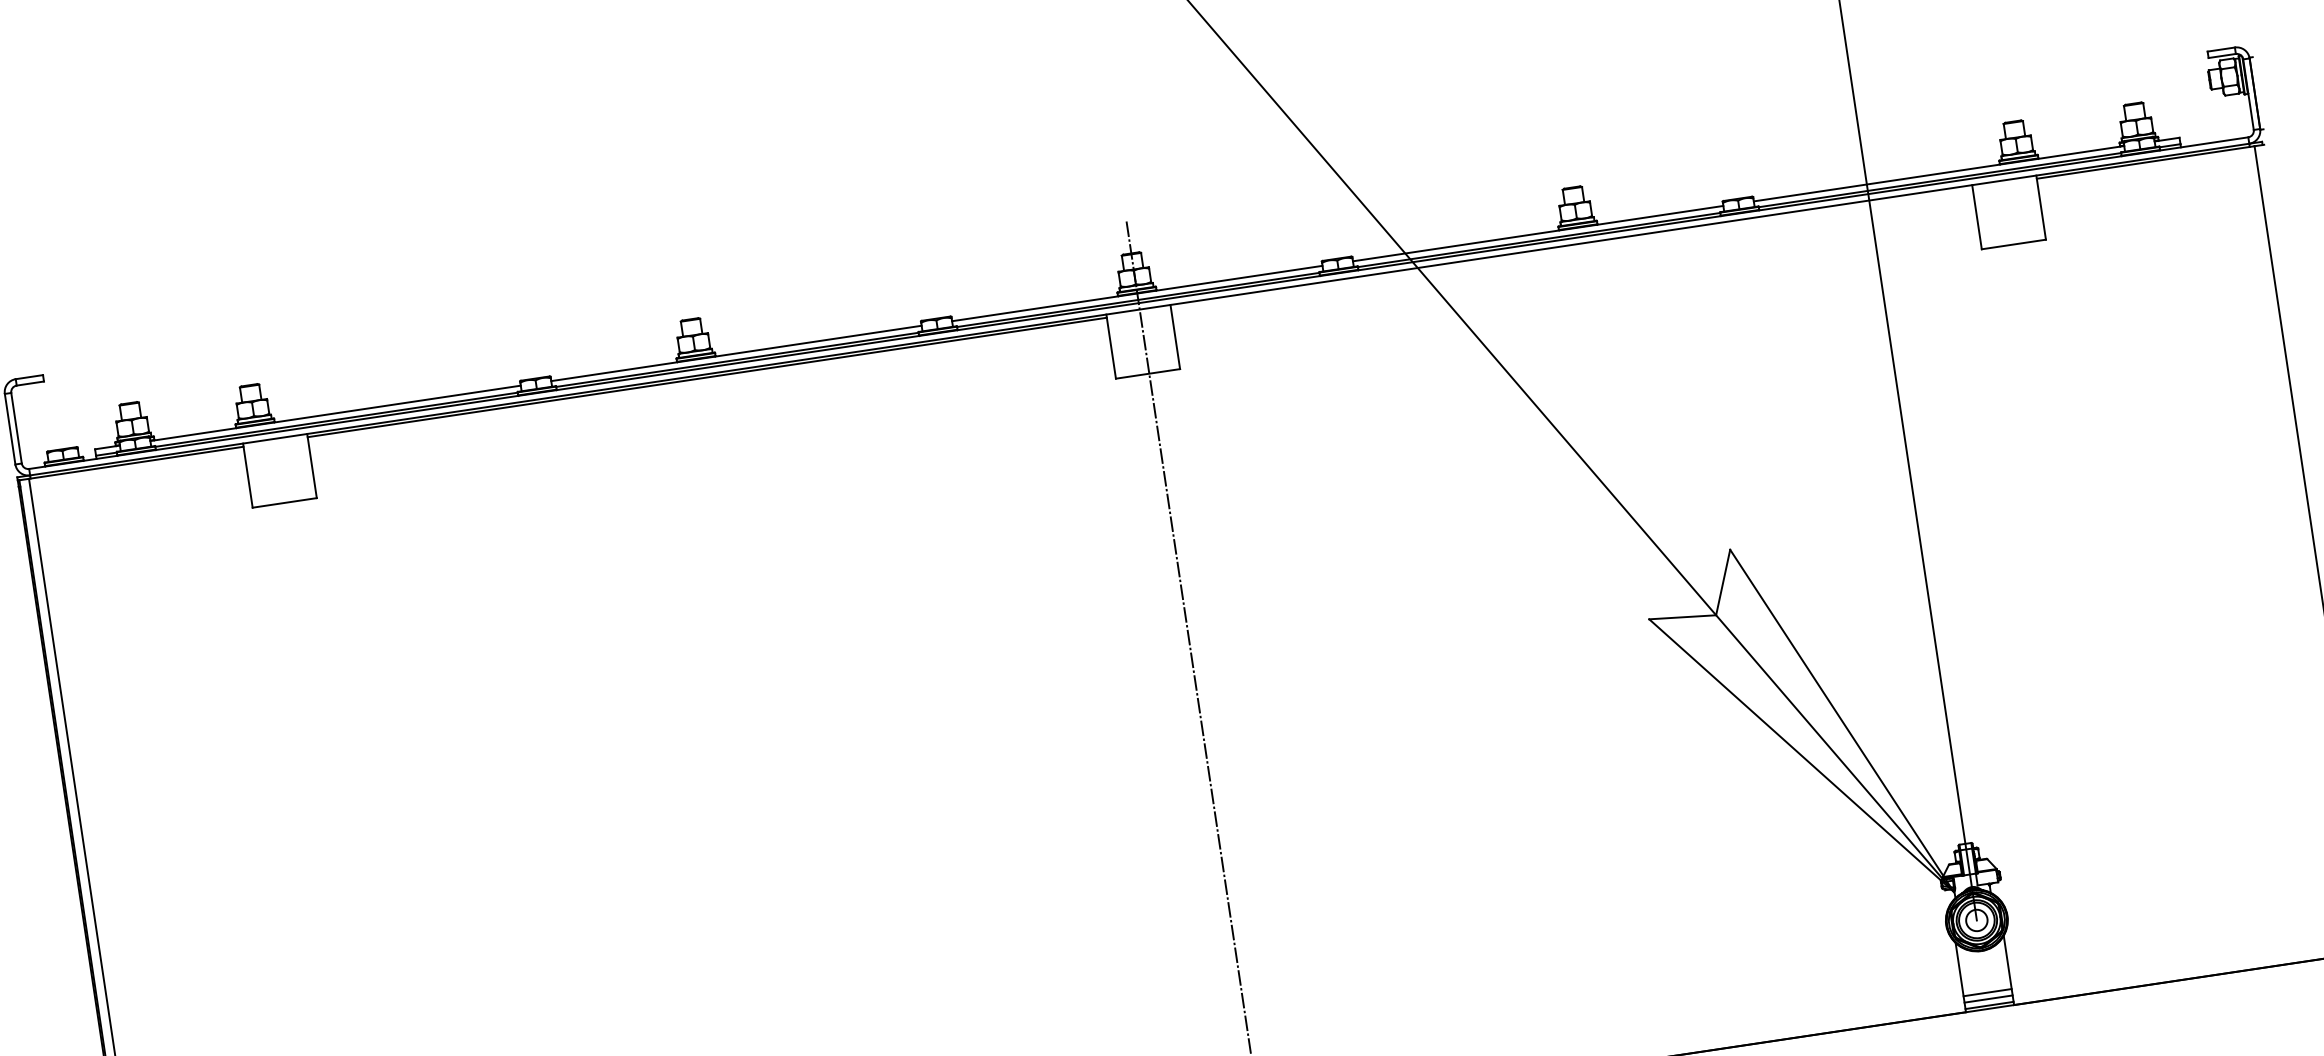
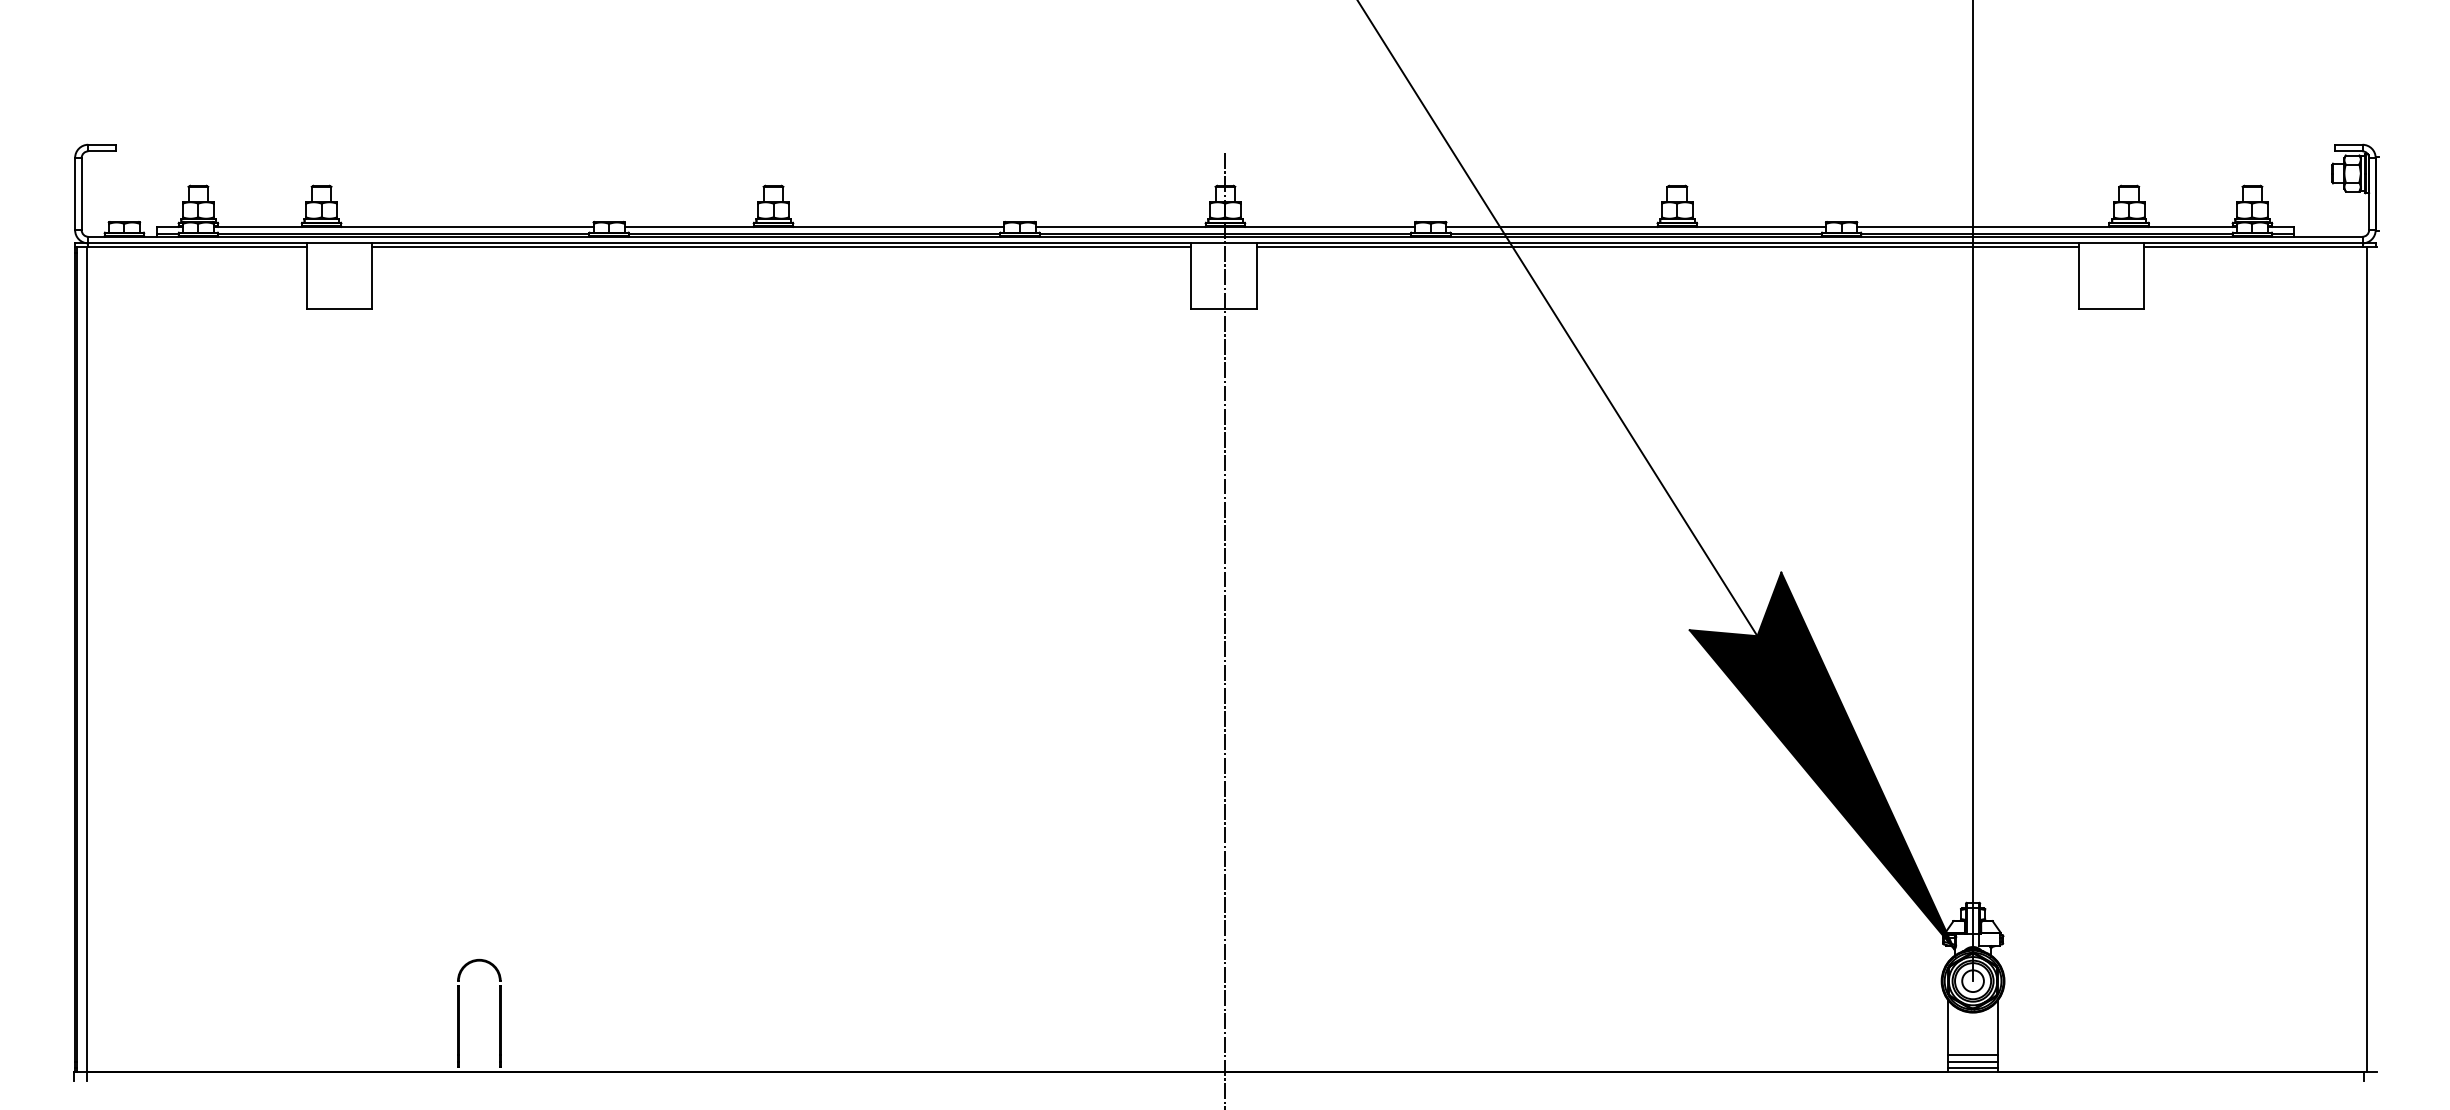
line: (1571, 248) -> (1667, 246), added
fill: (1796, 727) -> (1821, 760), added

